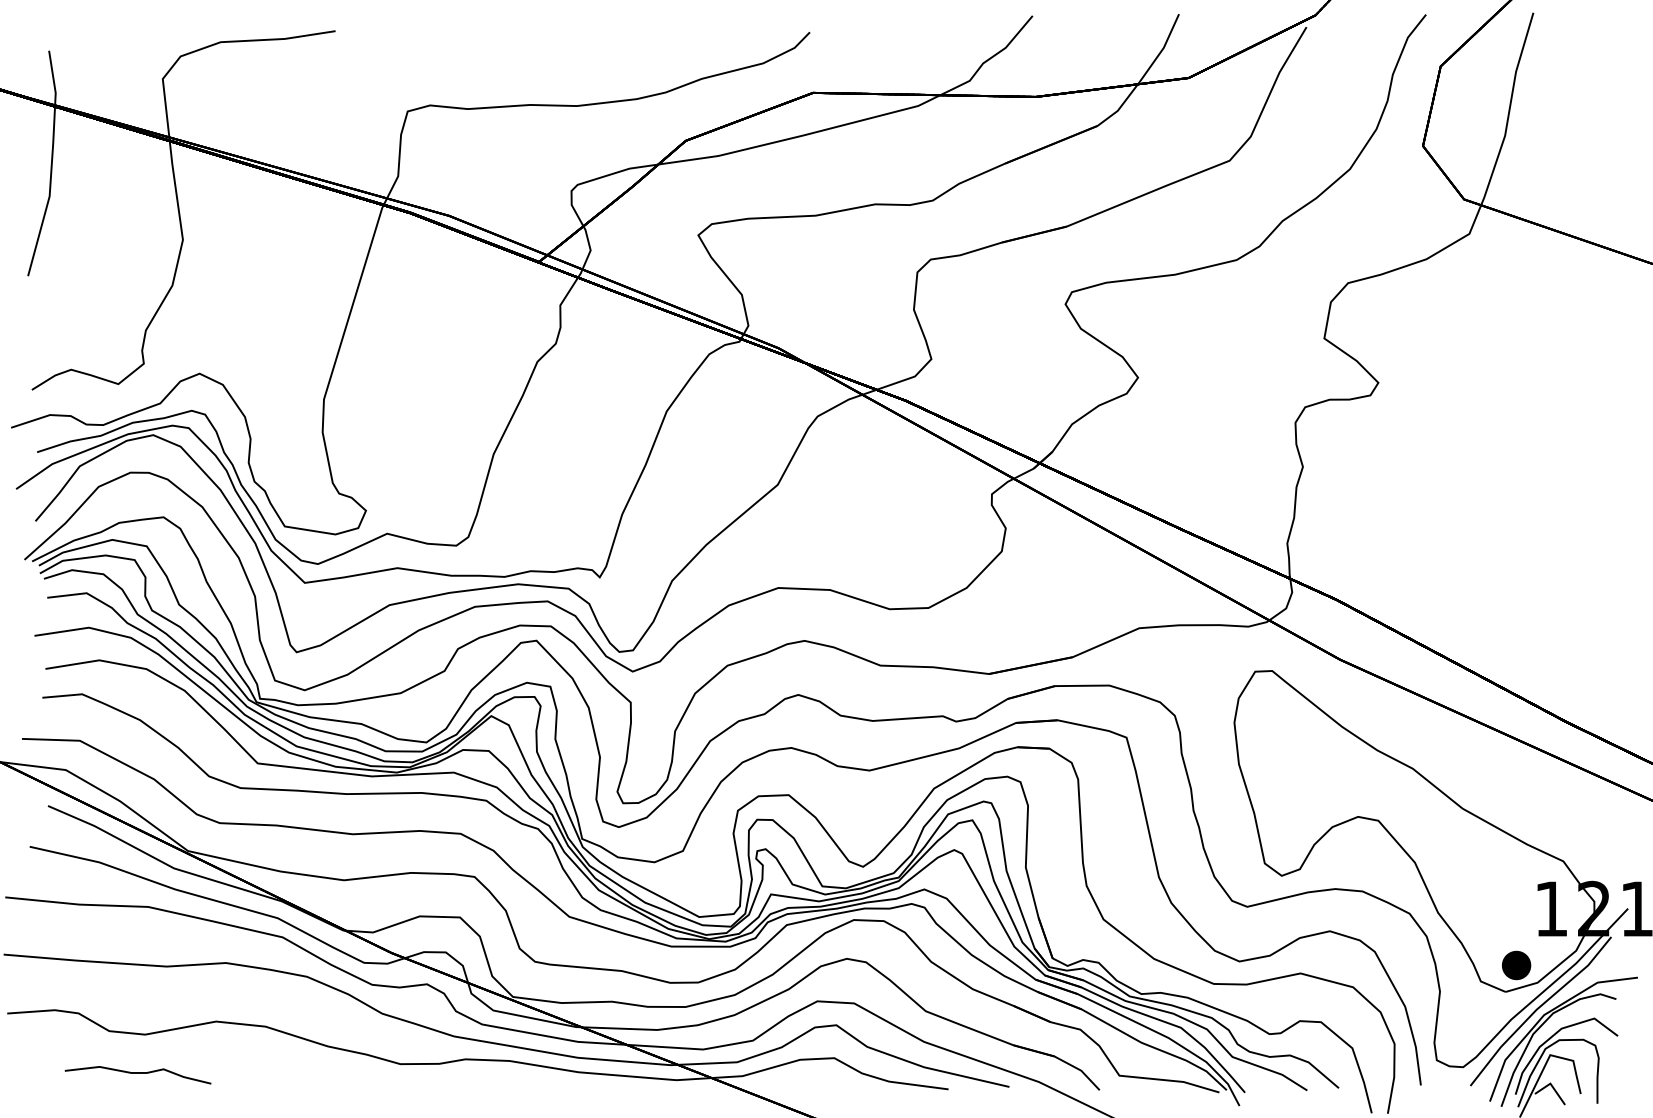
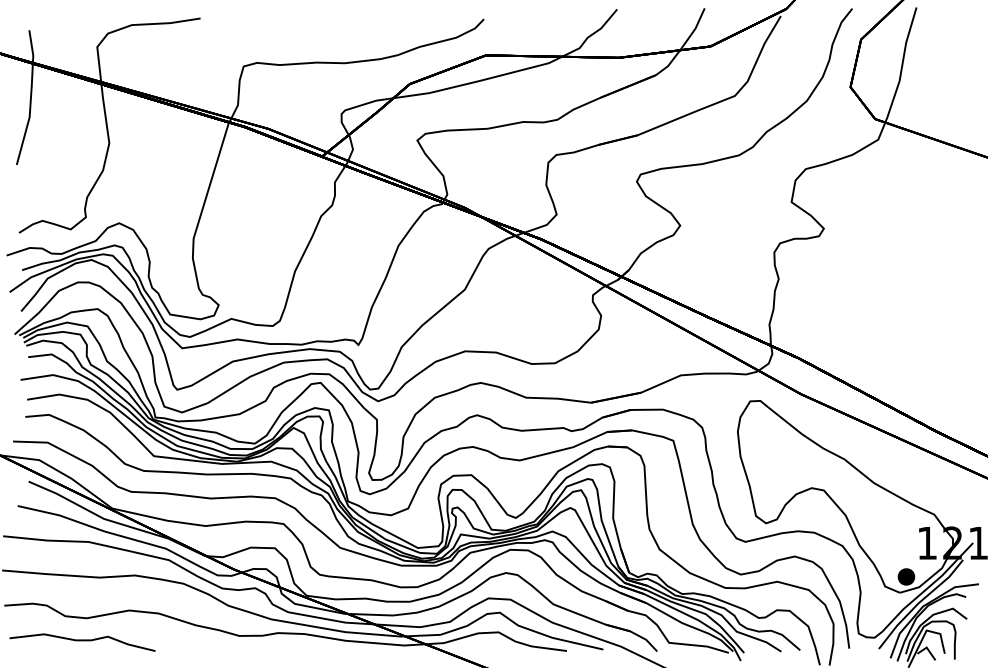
part: (138, 1075) -> (82, 642), size x1.67

